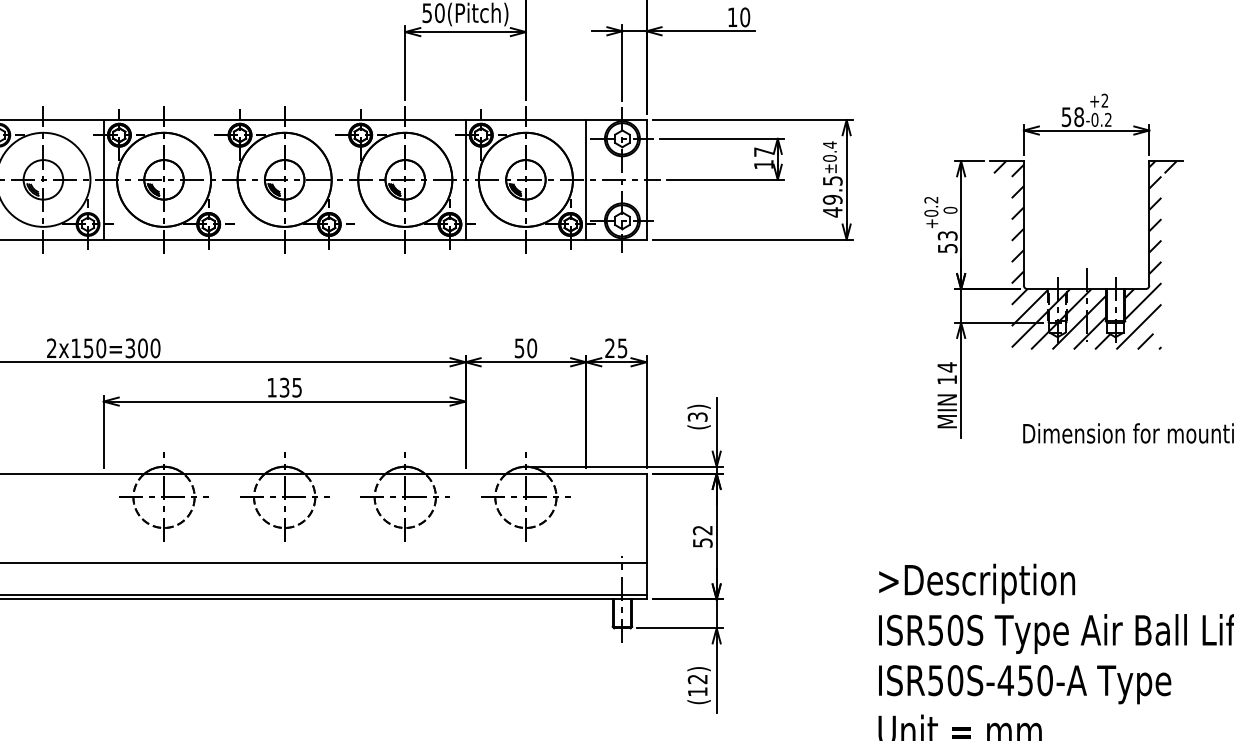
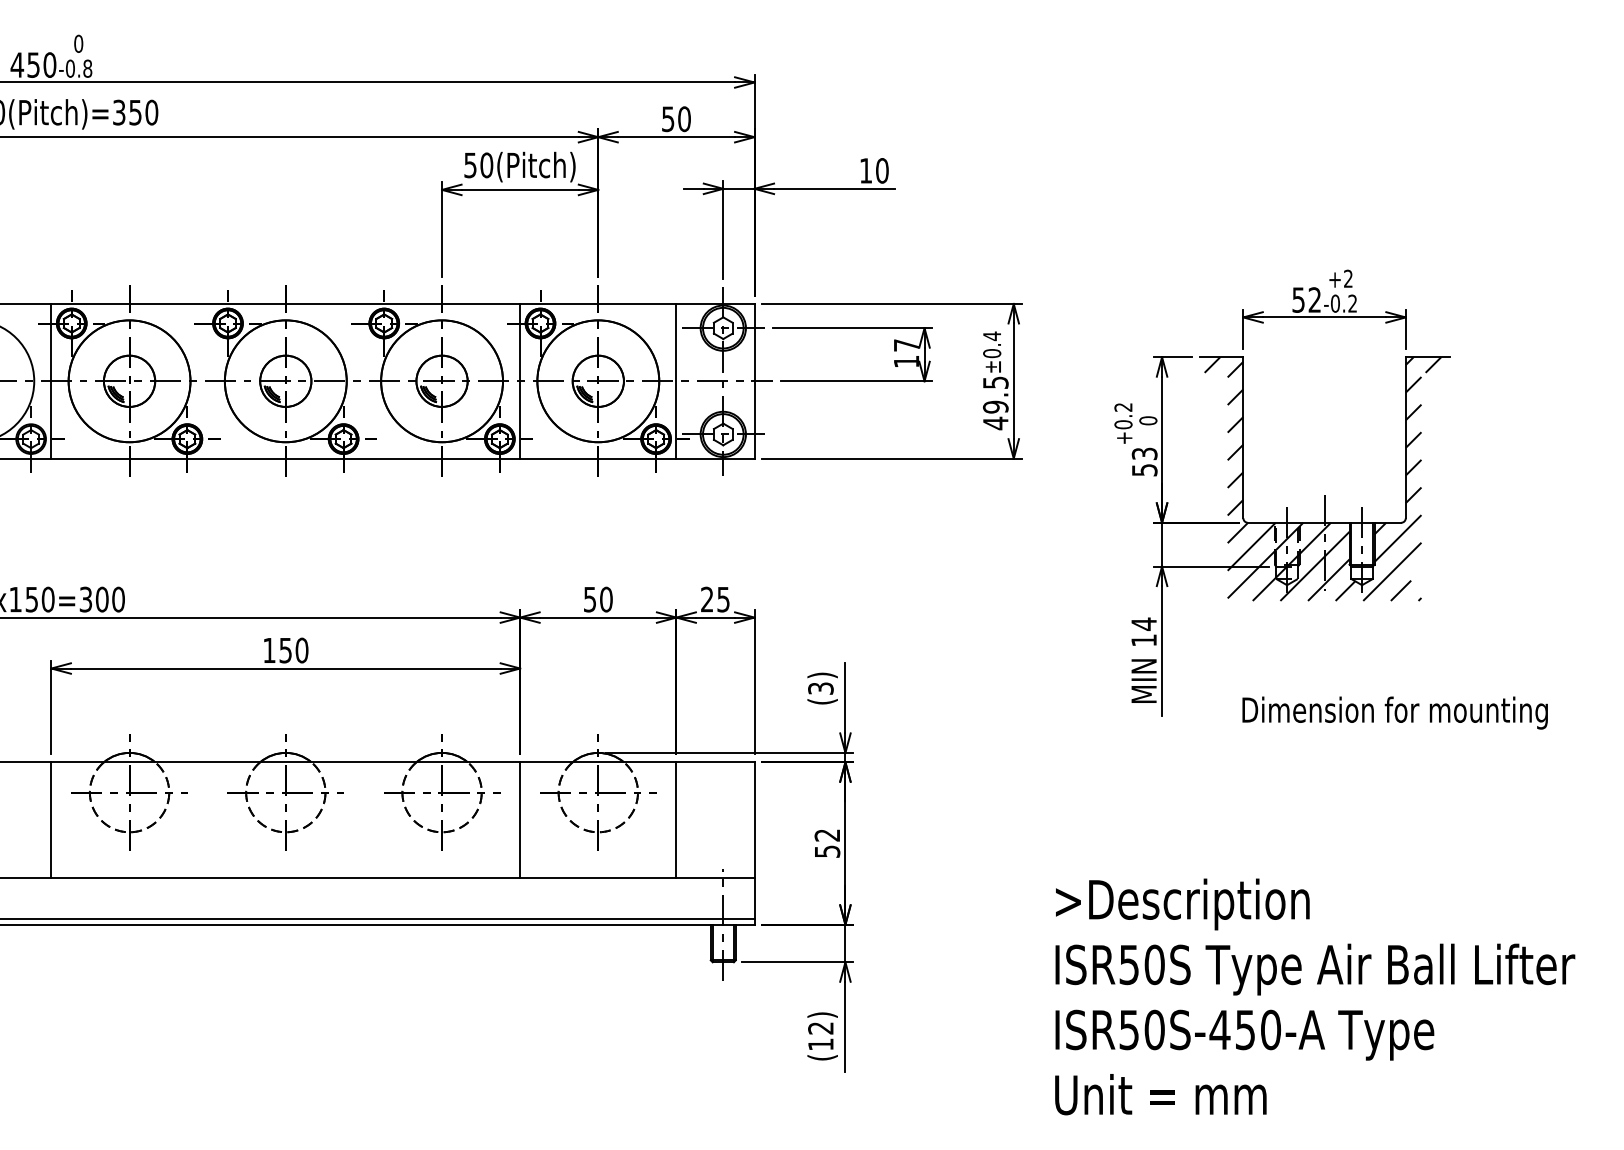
text: (1078, 116) -> (1314, 299), 58 -> 52
text: (291, 387) -> (294, 650), 135 -> 150
line: (103, 518) -> (51, 819), added
line: (465, 518) -> (520, 819), added
line: (586, 518) -> (676, 819), added

